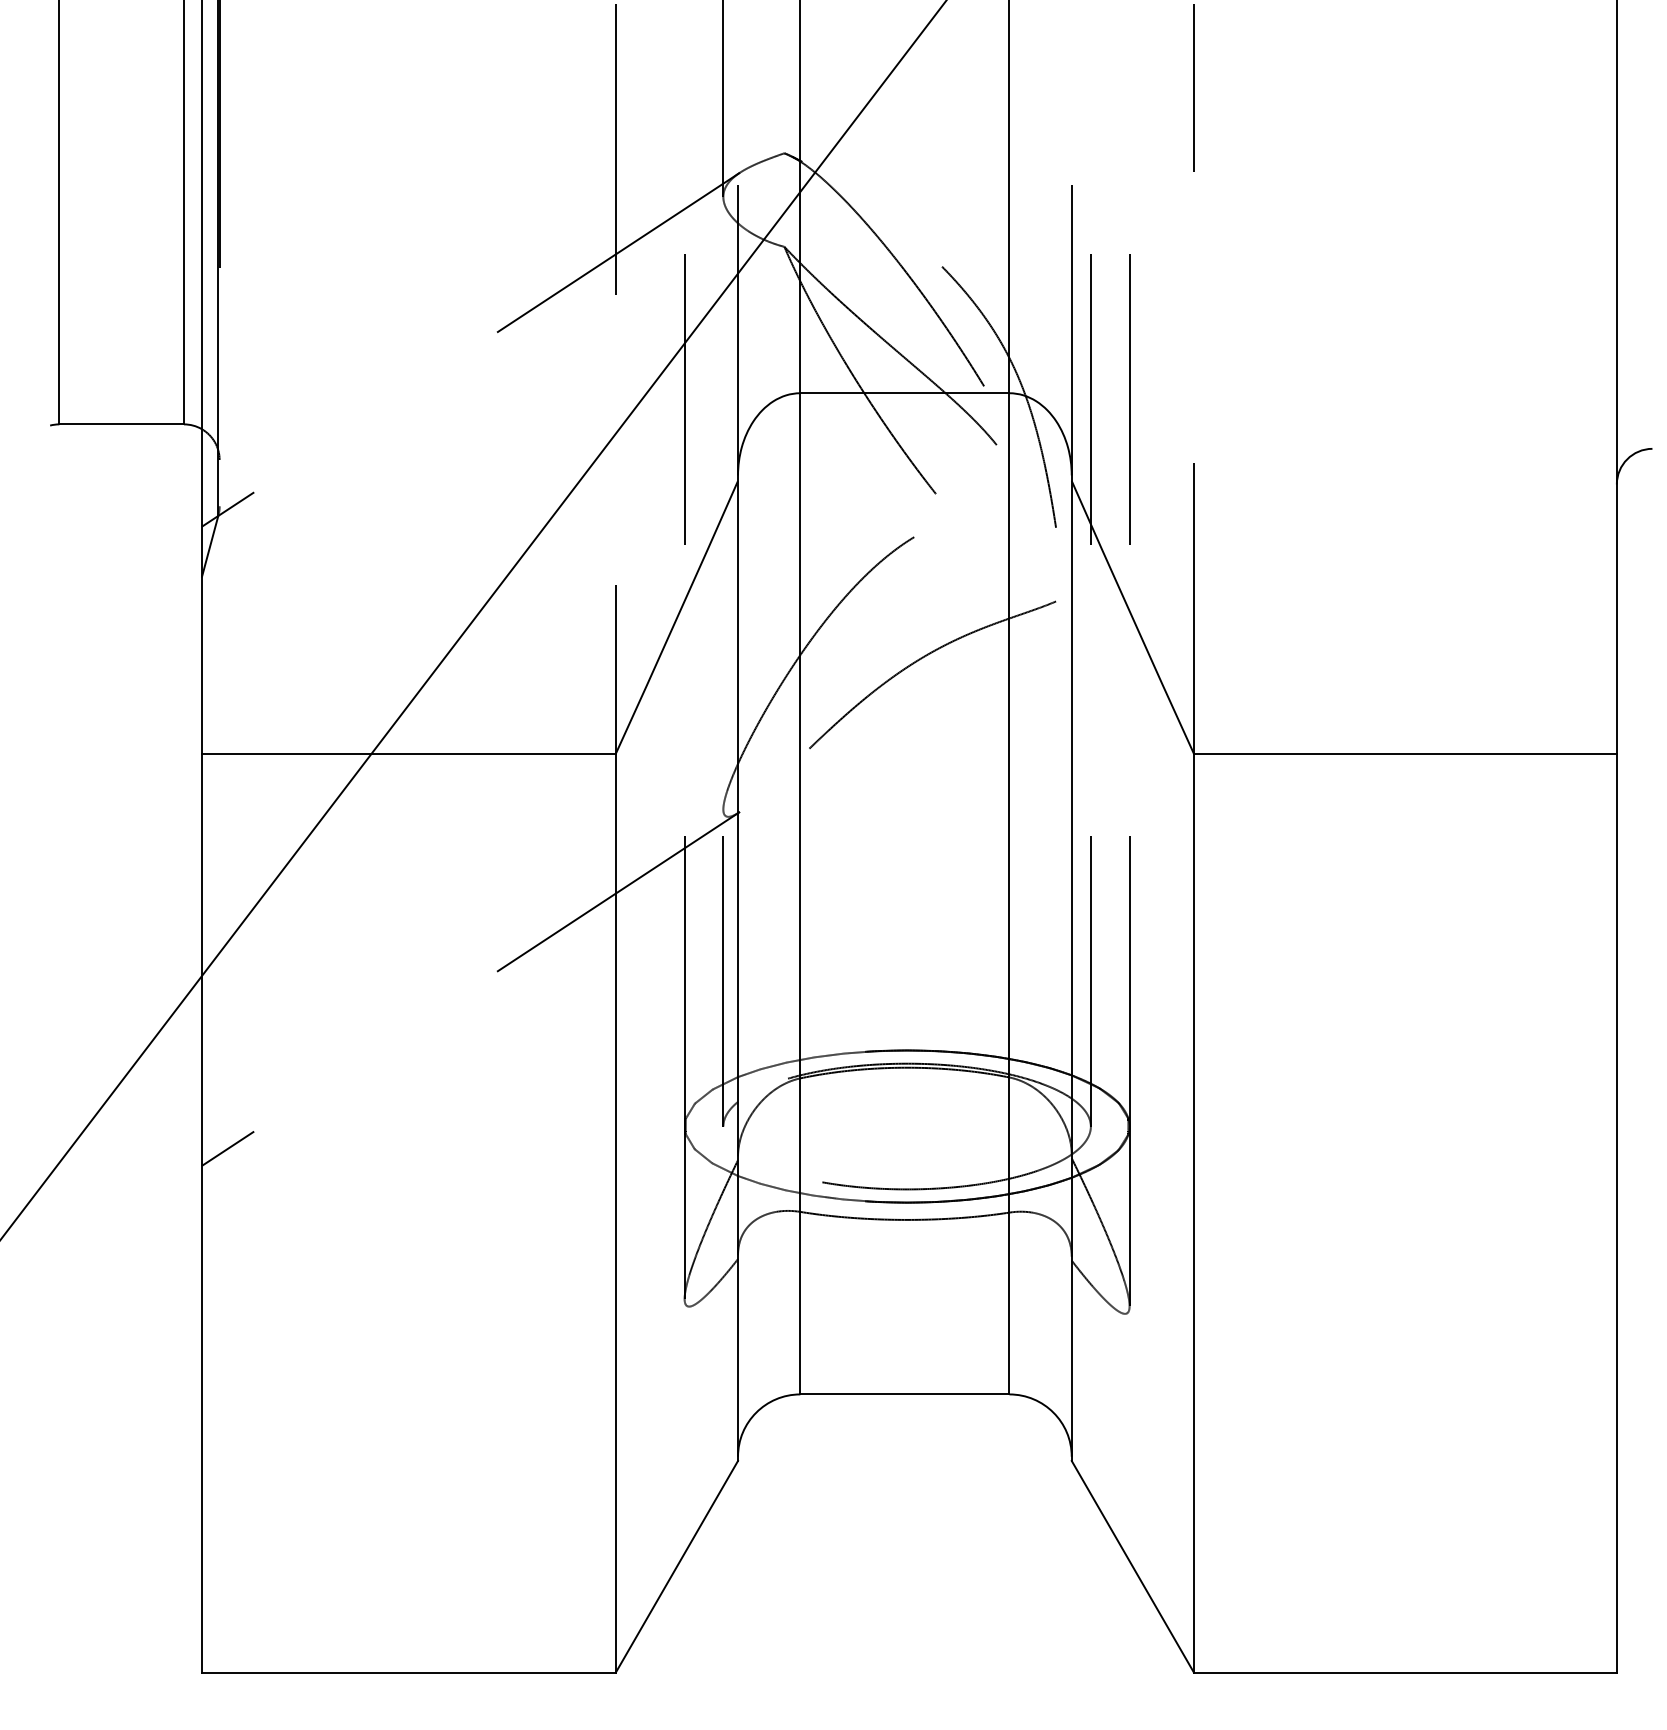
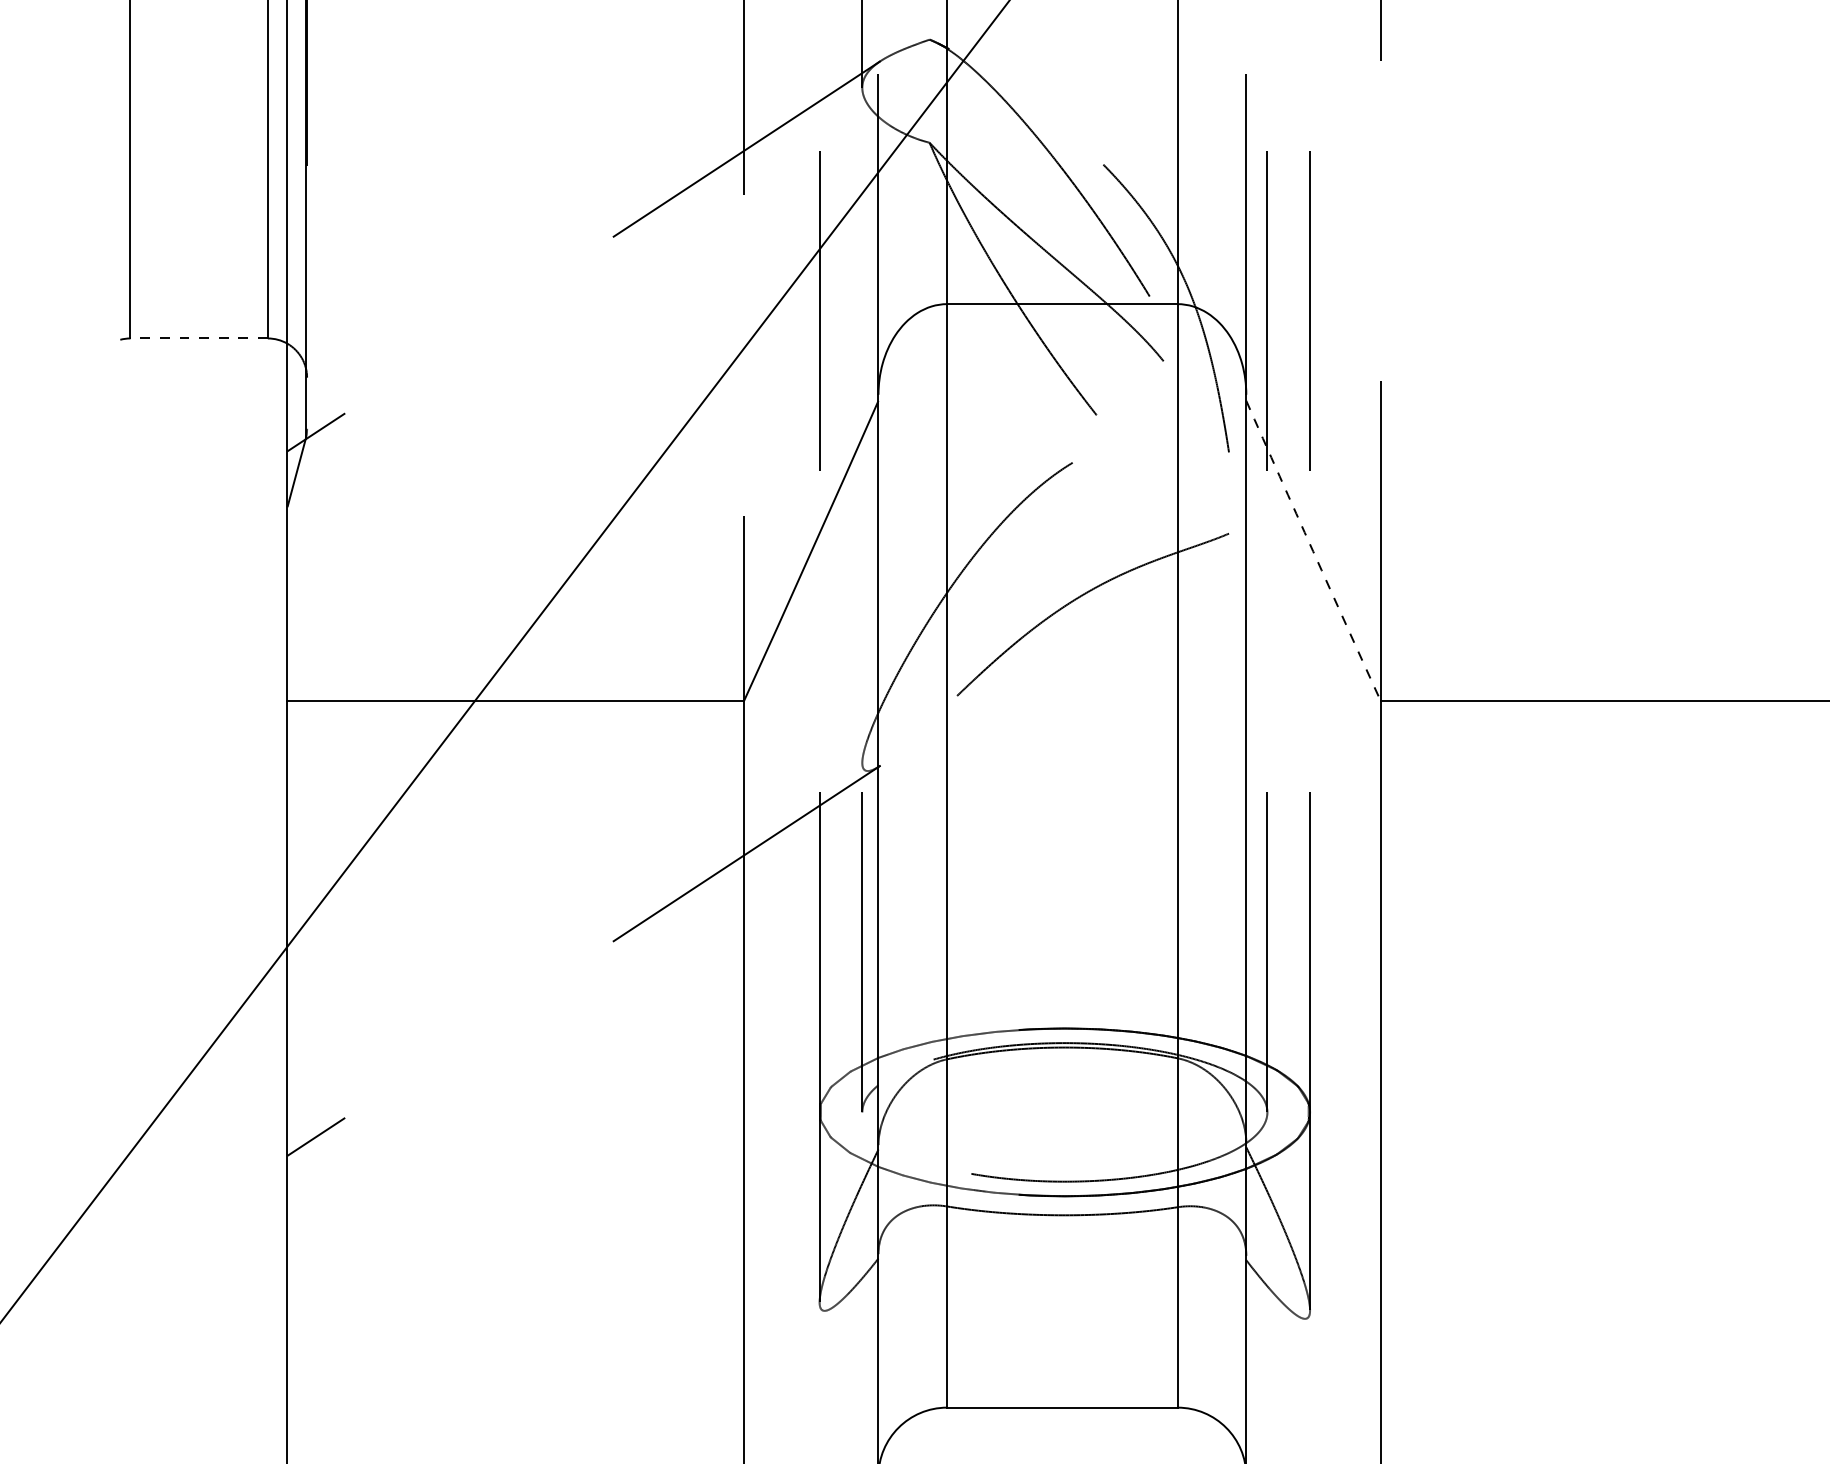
line: (121, 424) -> (198, 338), solid -> dashed
arc: (1132, 617) -> (1313, 551), solid -> dashed

